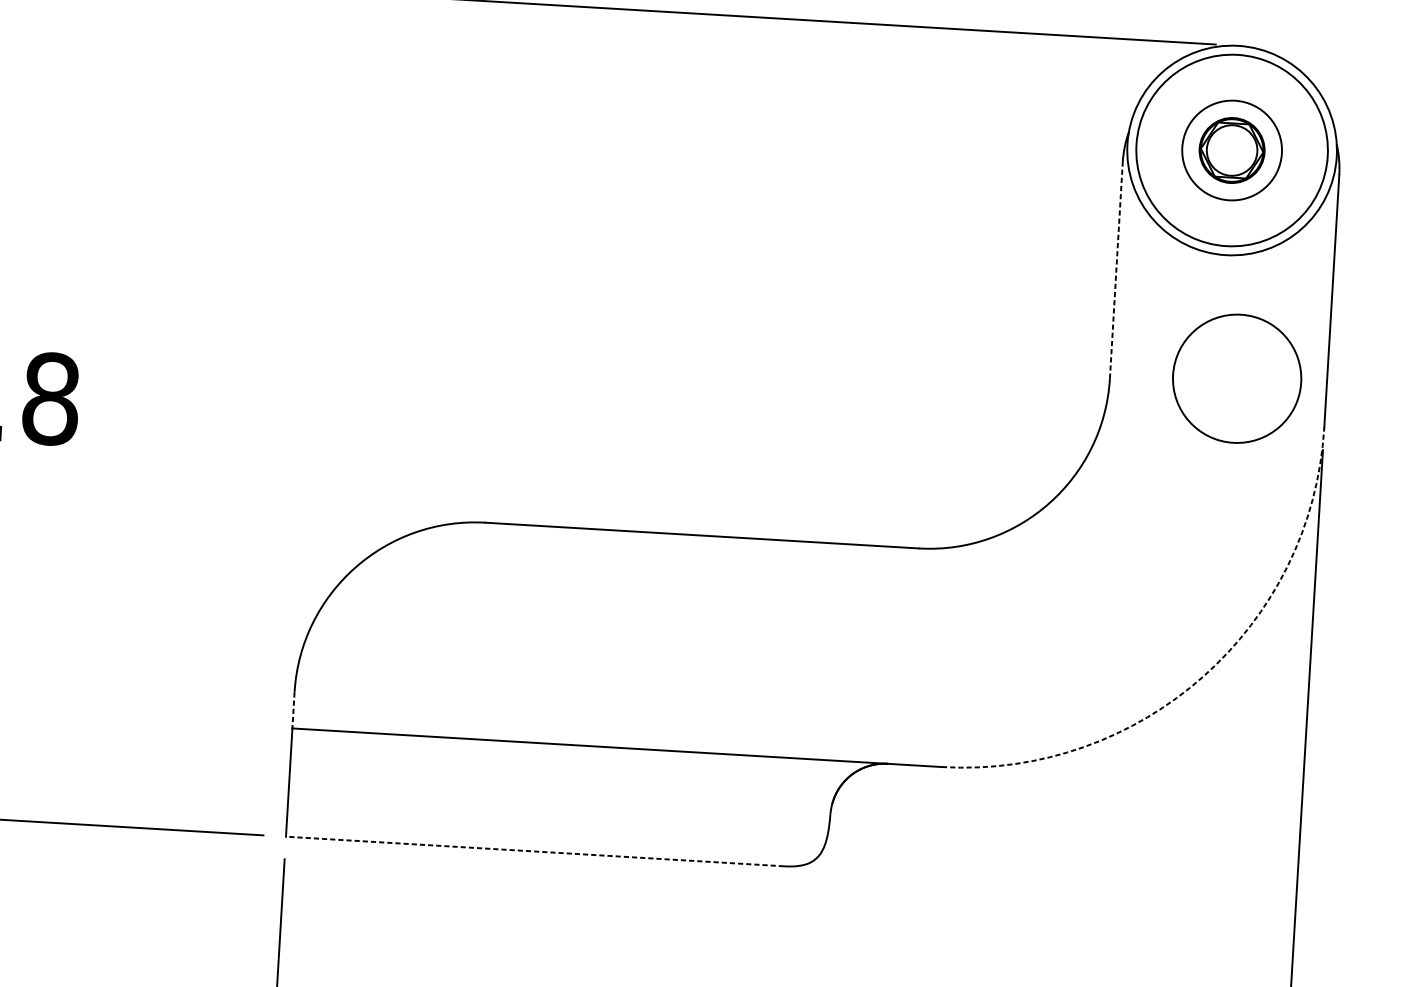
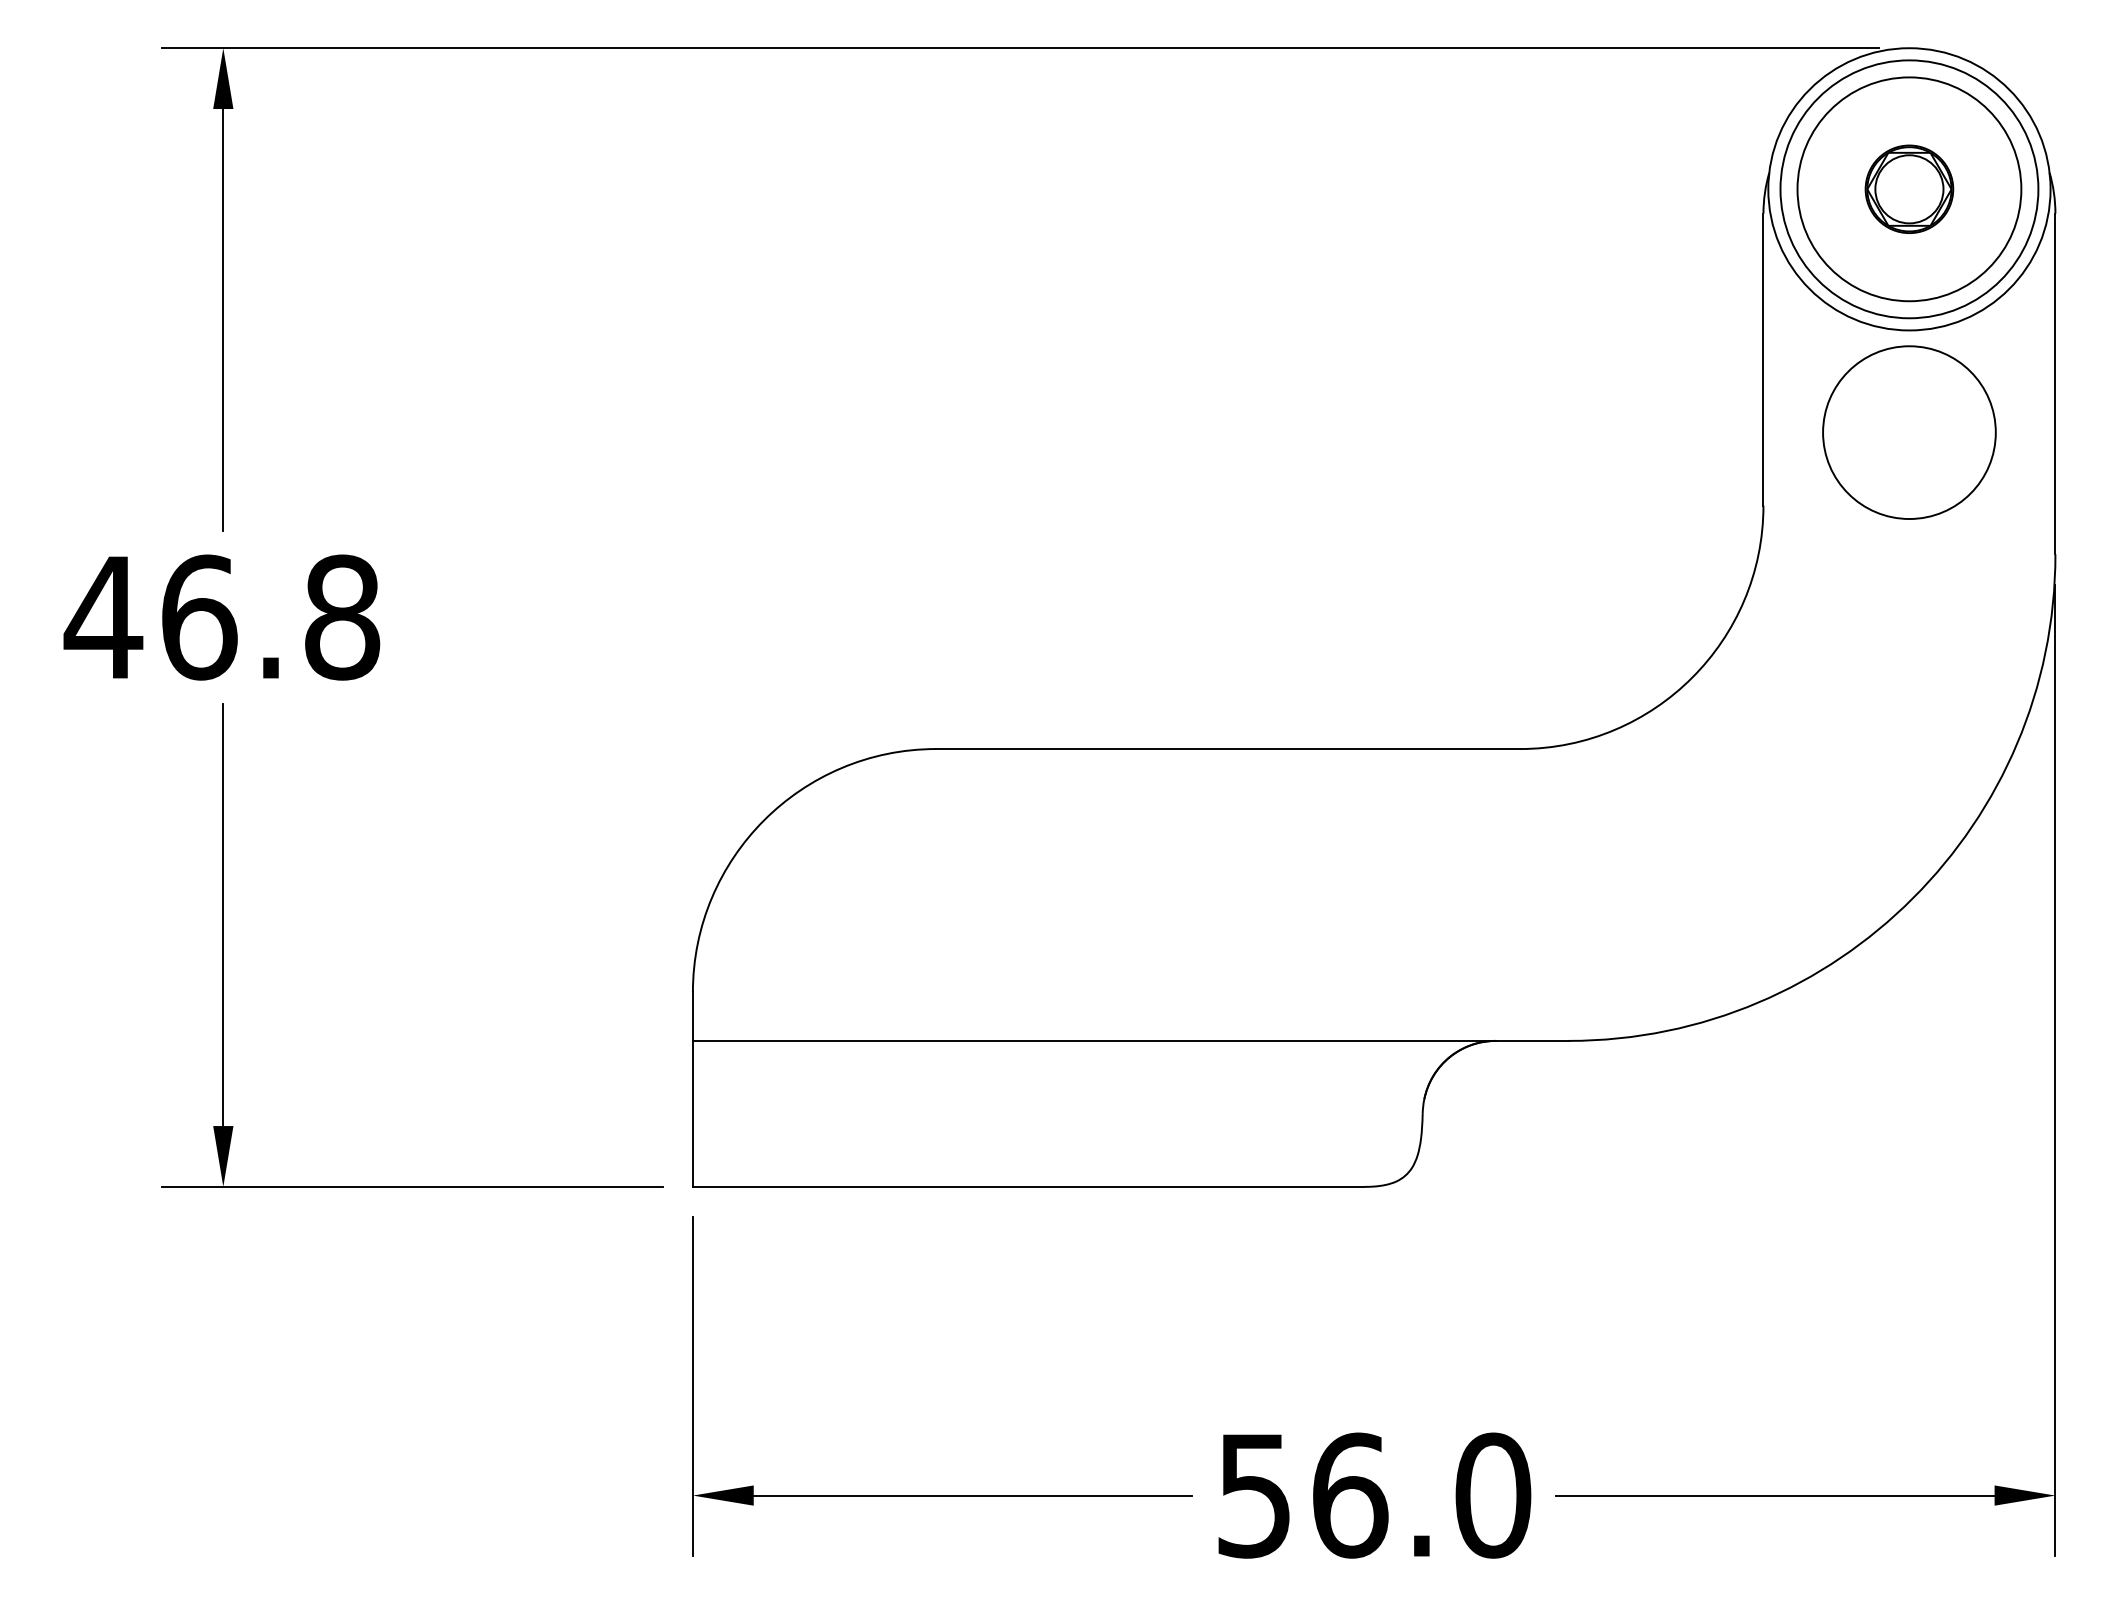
circle: (1232, 150) -> (1909, 189), size x1.67
line: (1116, 270) -> (1763, 359), dashed -> solid
circle: (1237, 378) -> (1909, 432), moved
arc: (1203, 676) -> (1912, 898), dashed -> solid
line: (293, 711) -> (692, 1017), dashed -> solid
line: (534, 851) -> (1028, 1186), dashed -> solid

